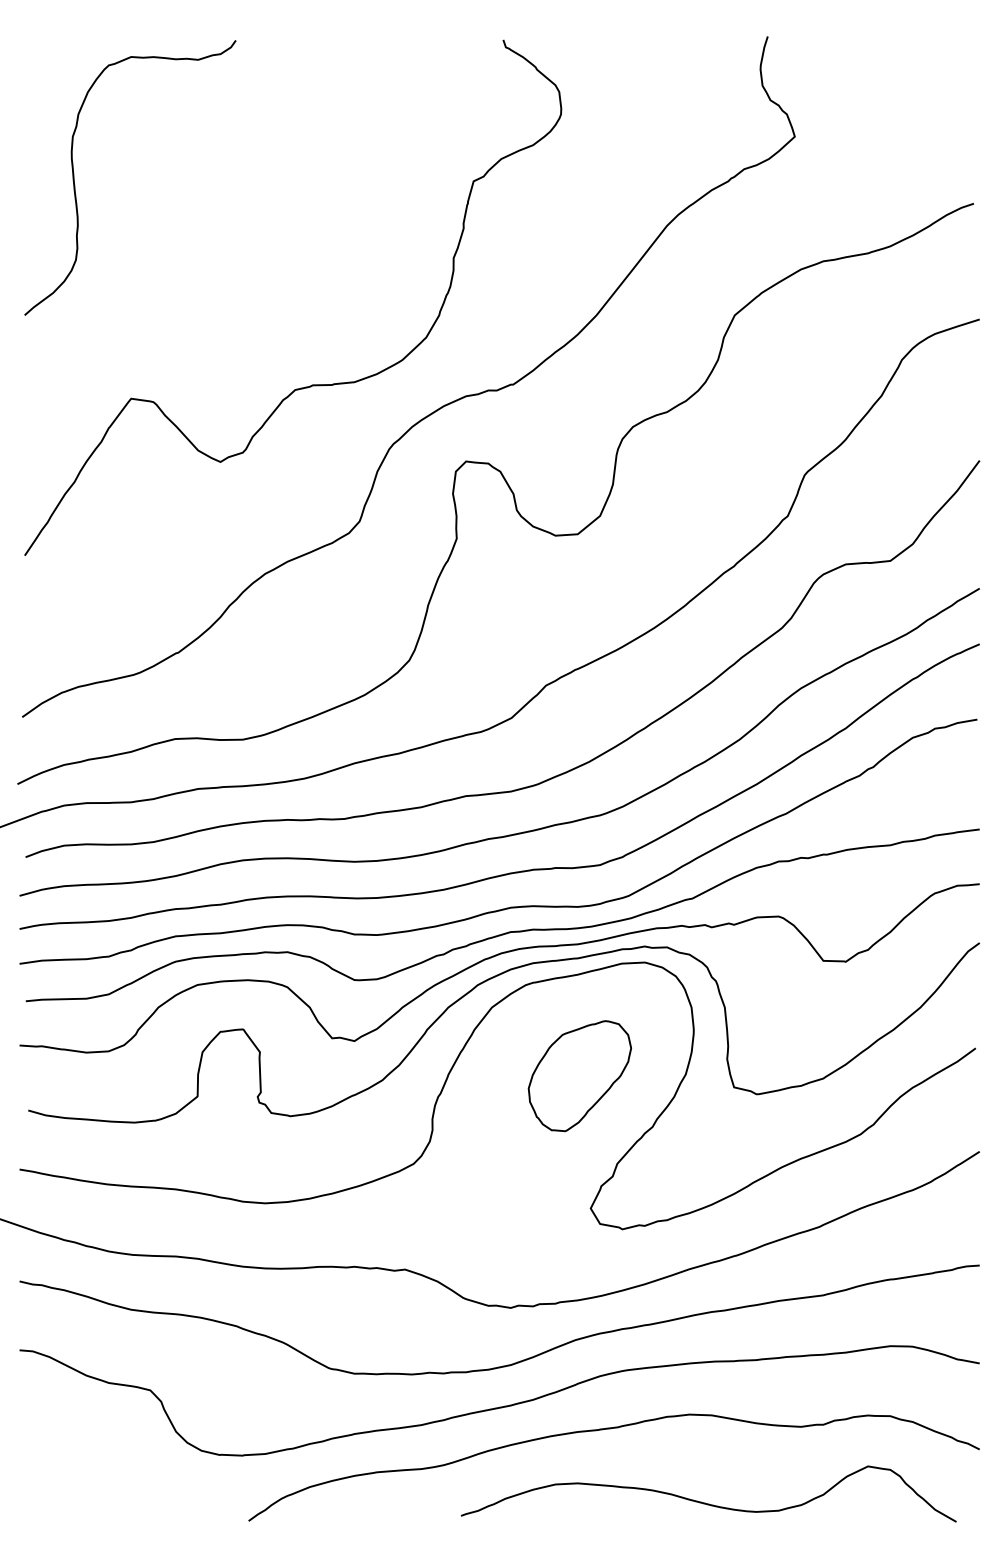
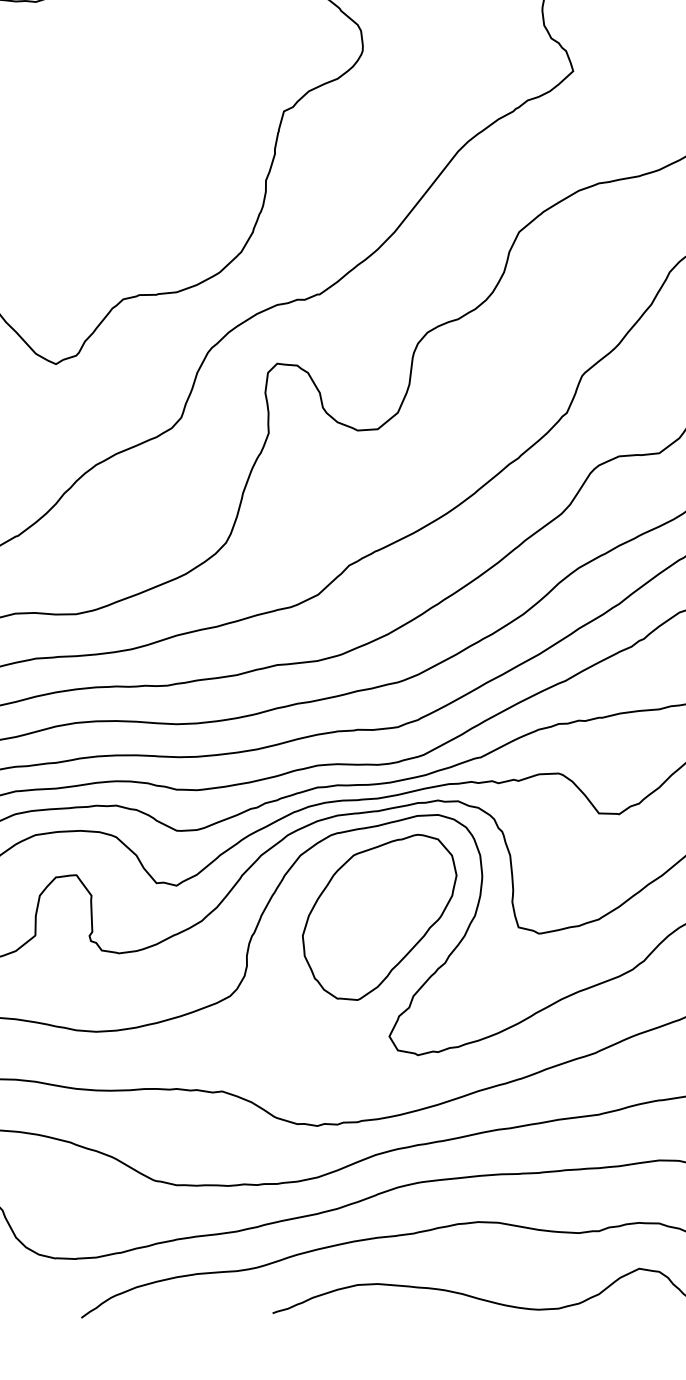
part: (579, 1075) -> (379, 916), size x1.67

